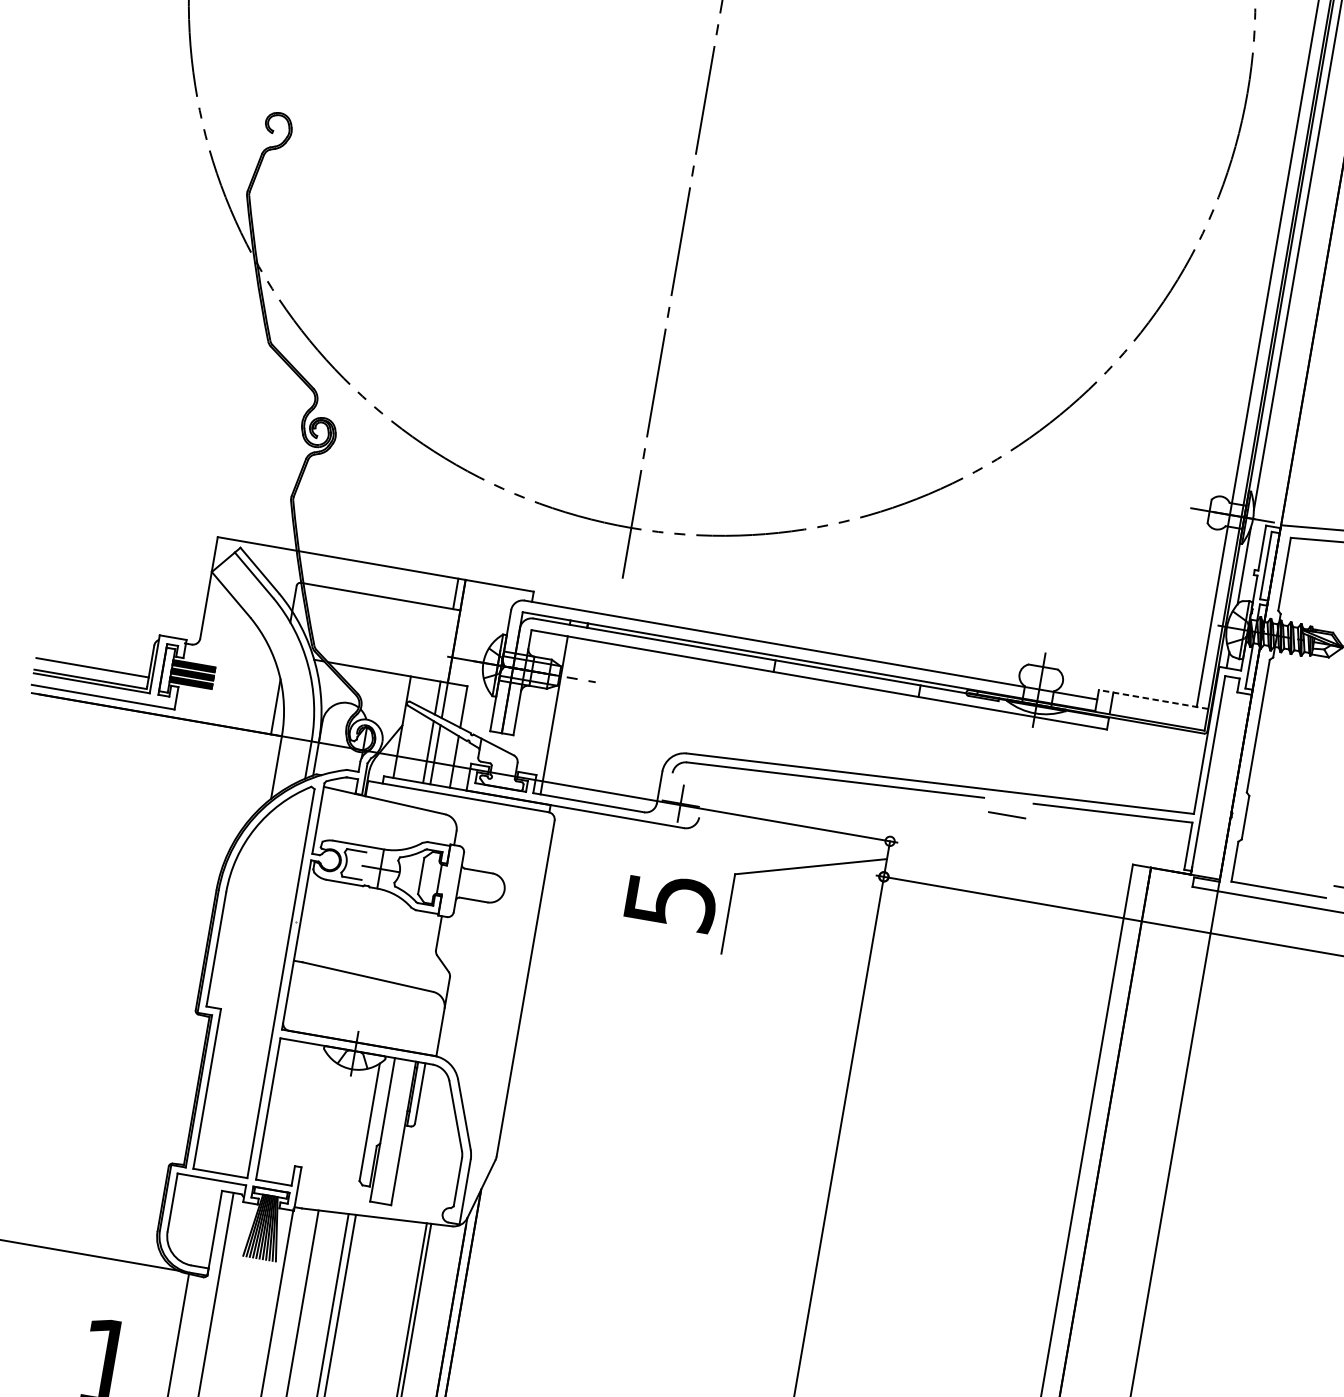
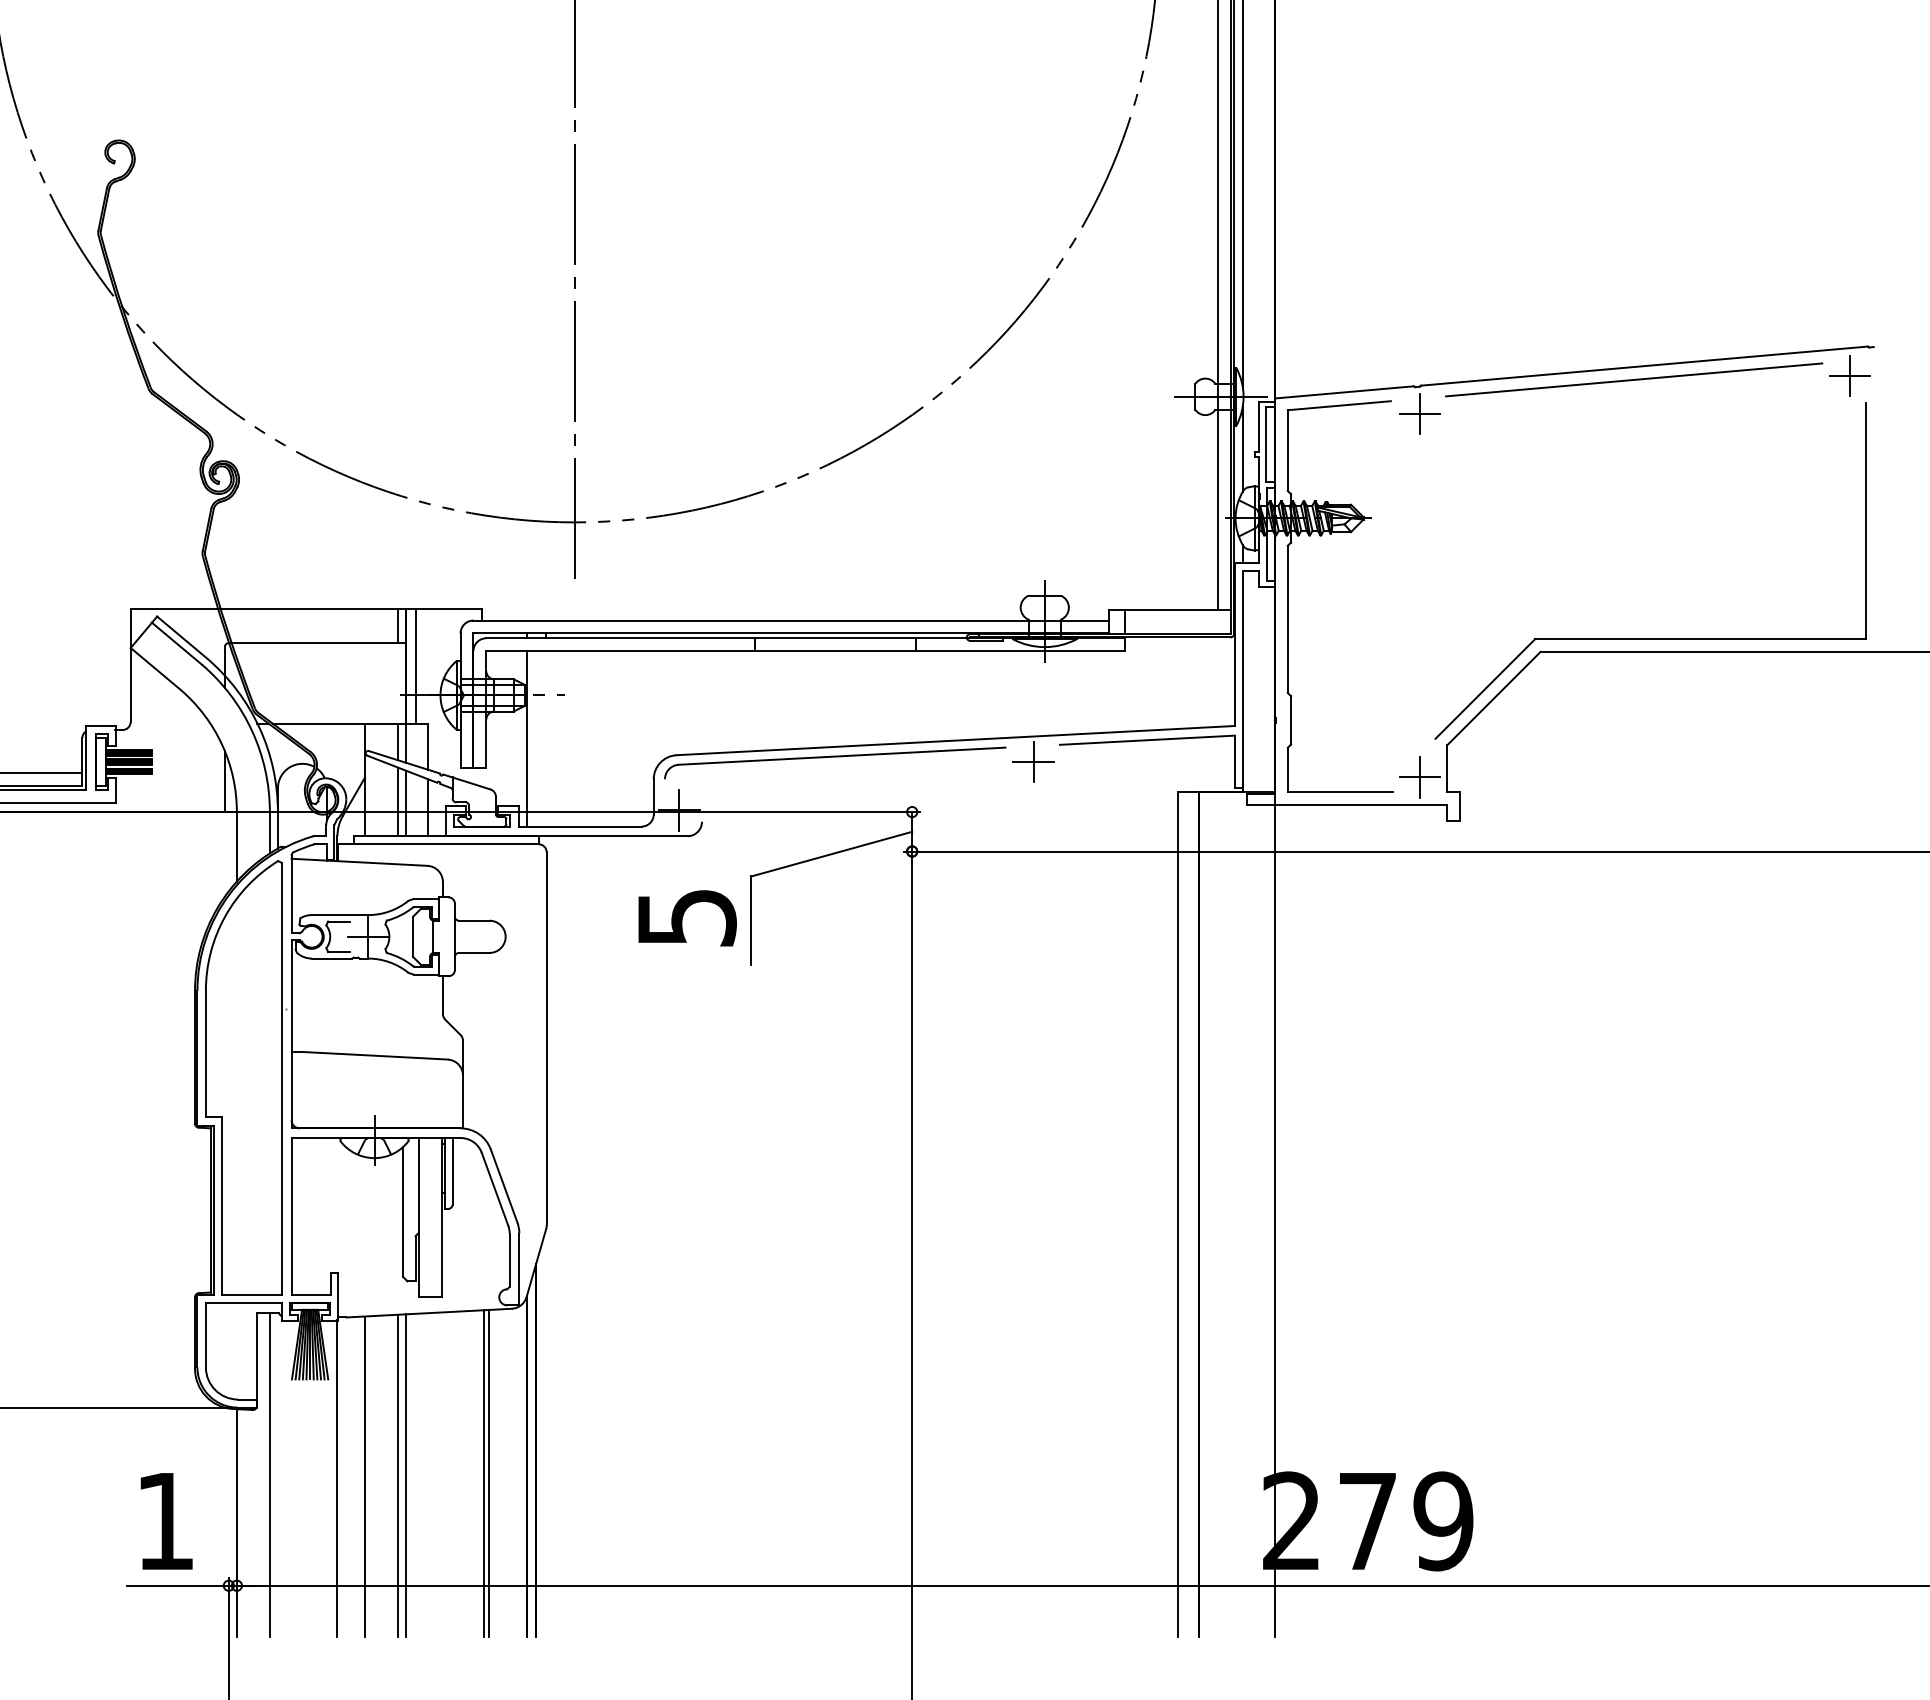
line: (465, 632) -> (415, 666), added
line: (1153, 699) -> (1169, 610), dashed -> solid
line: (1007, 815) -> (1033, 762), added

